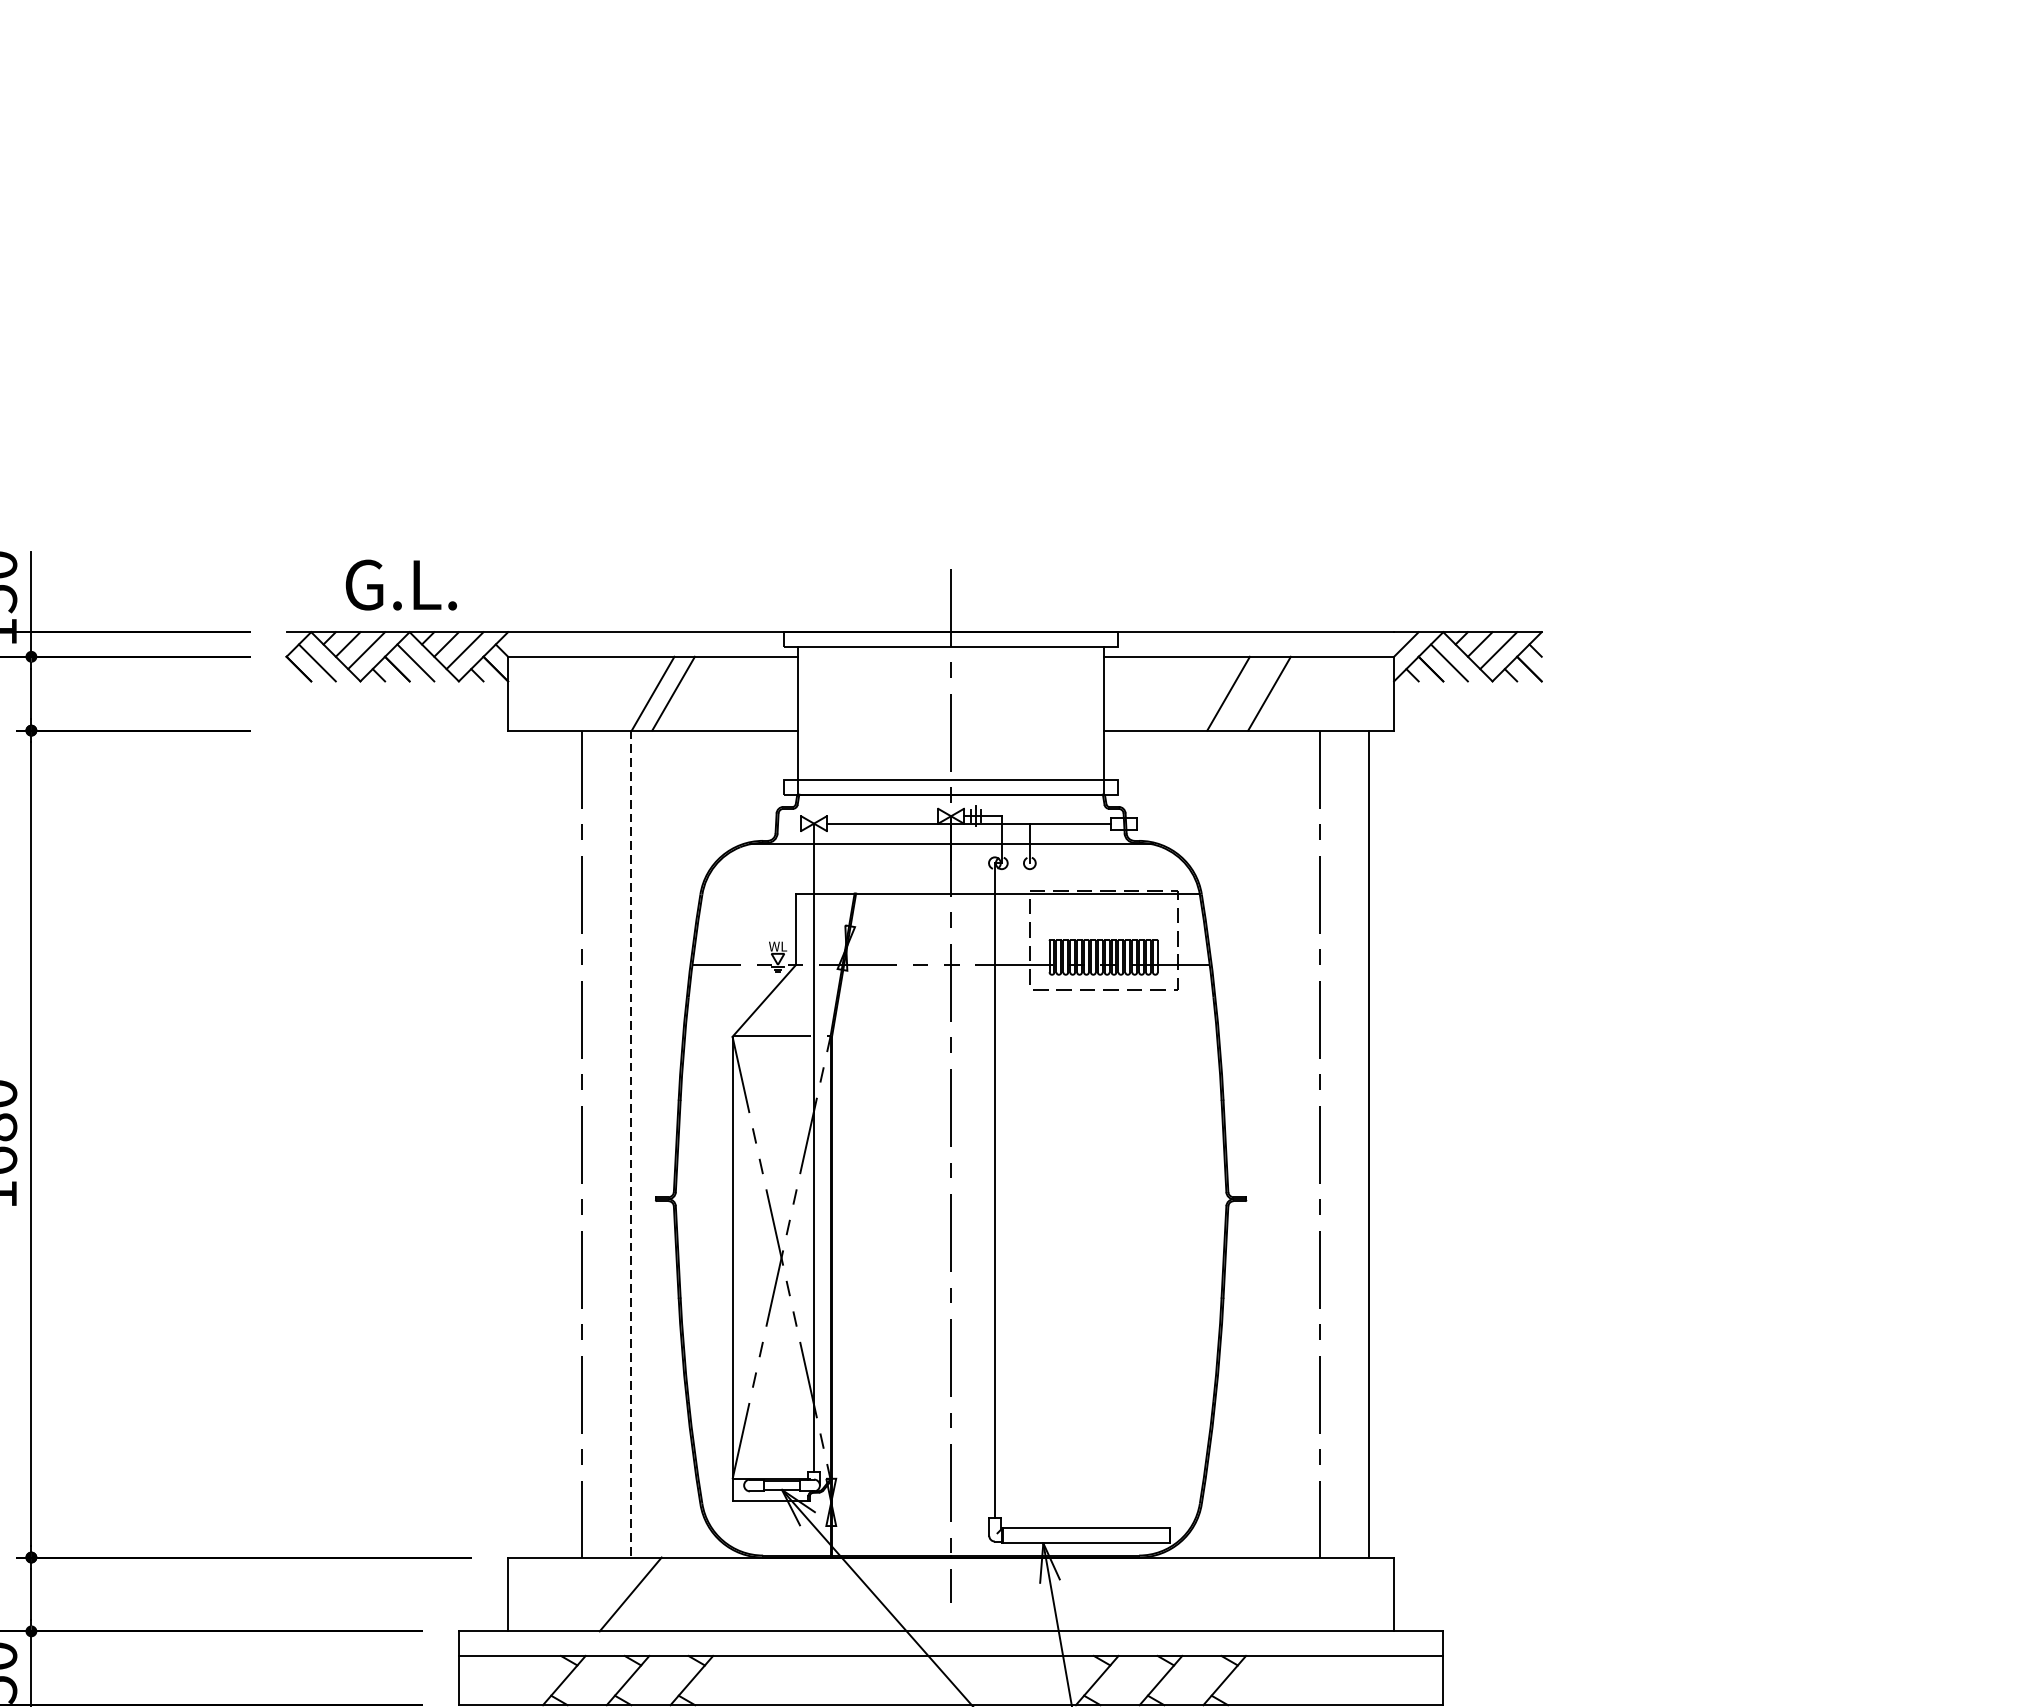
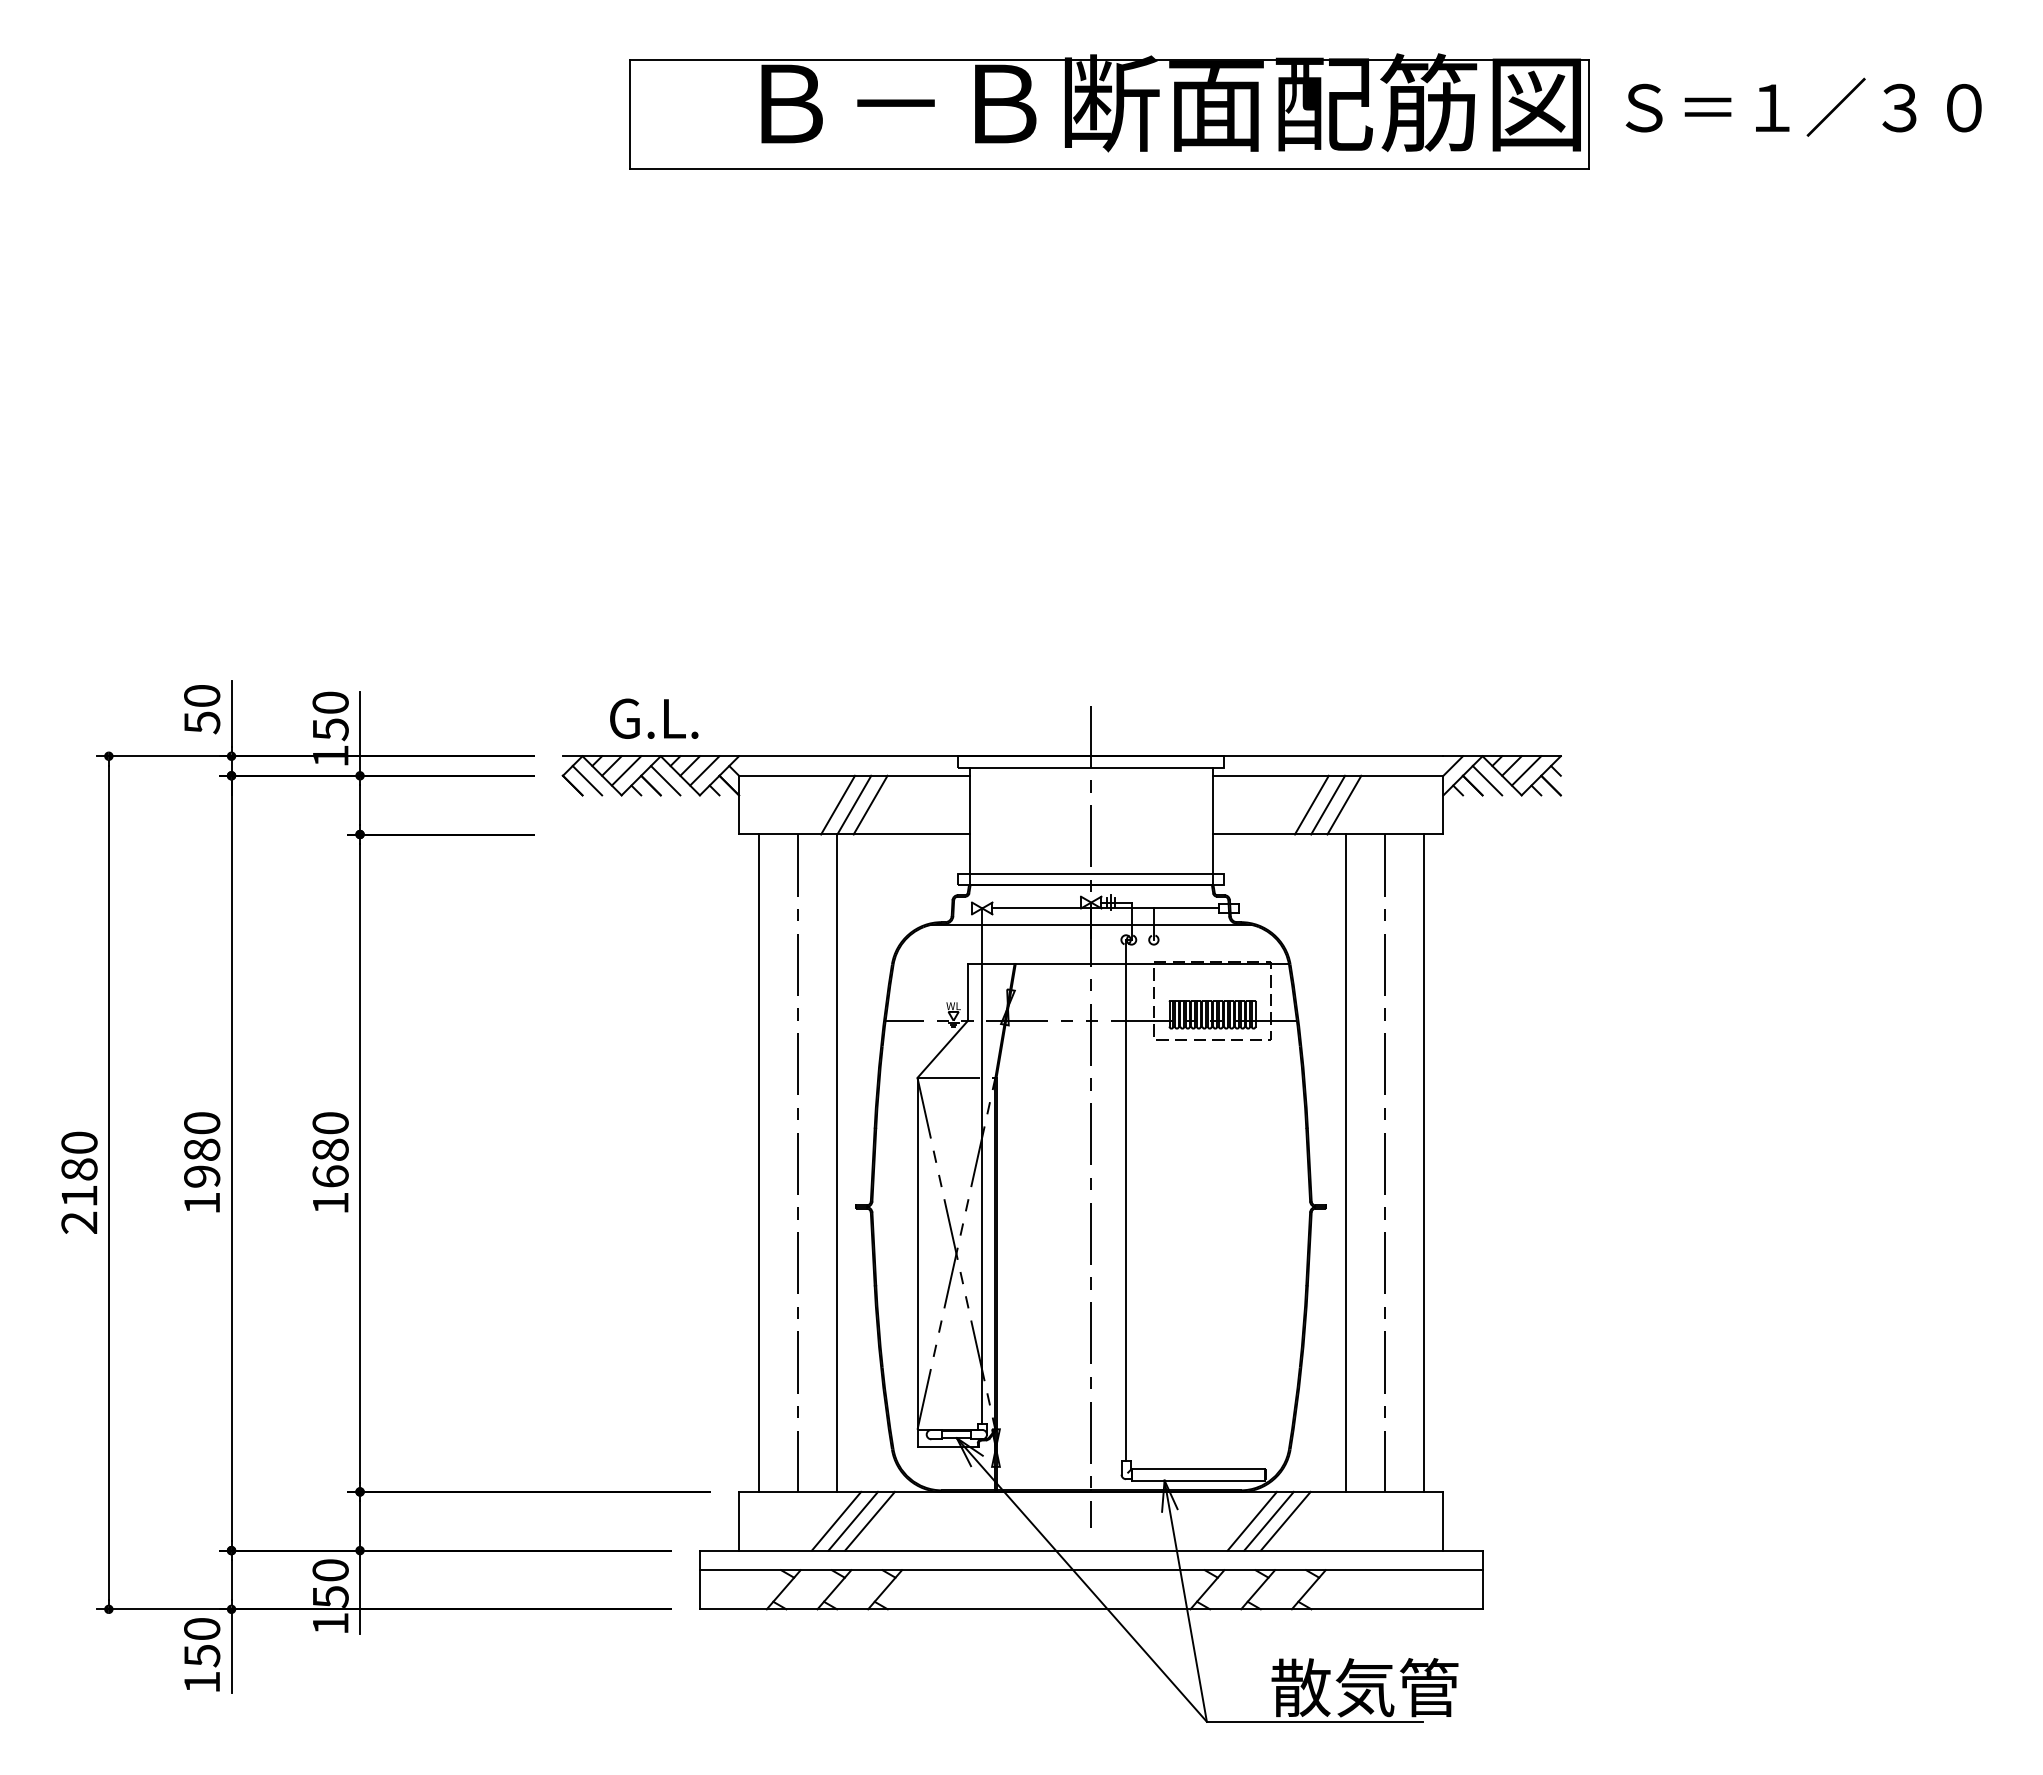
line: (633, 692) -> (838, 804), added
line: (1249, 692) -> (1328, 804), added
line: (532, 1143) -> (758, 1162), added
line: (1270, 1143) -> (1345, 1162), added
line: (630, 1144) -> (836, 1163), dashed -> solid
line: (652, 1593) -> (853, 1520), added
line: (672, 1593) -> (869, 1520), added
line: (1152, 1593) -> (1251, 1520), added
line: (1174, 1593) -> (1268, 1520), added
line: (1195, 1593) -> (1285, 1520), added

